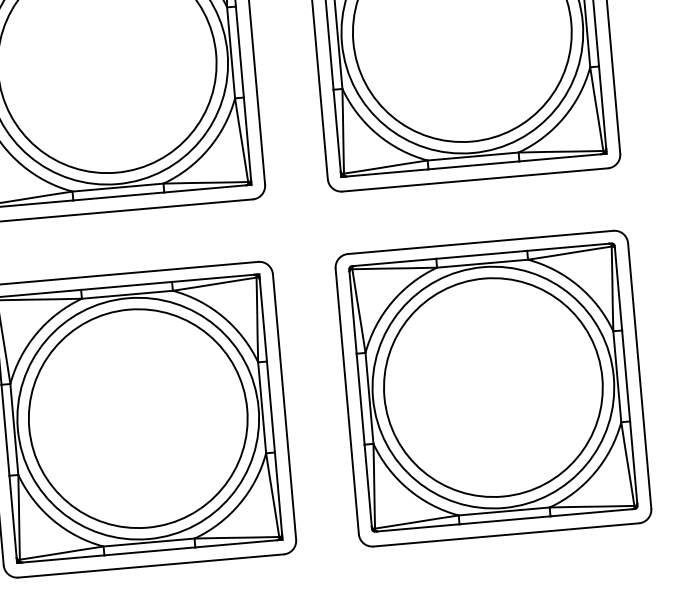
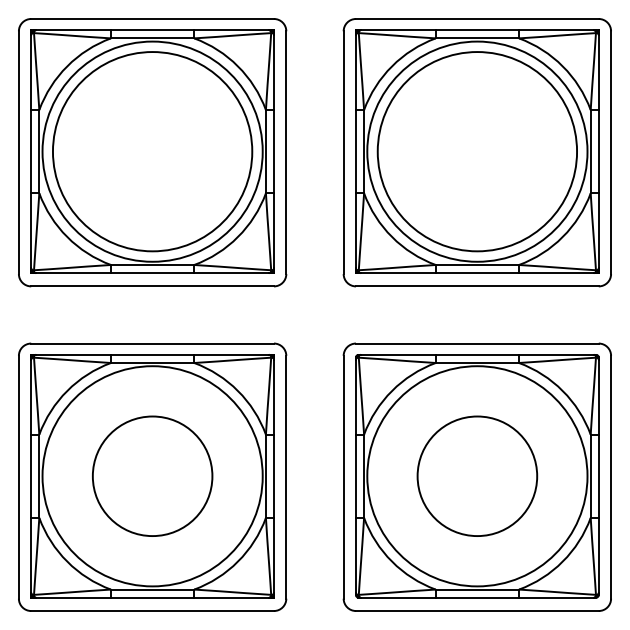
circle: (493, 386) -> (477, 475), size x0.6
circle: (138, 417) -> (152, 475), size x0.6

